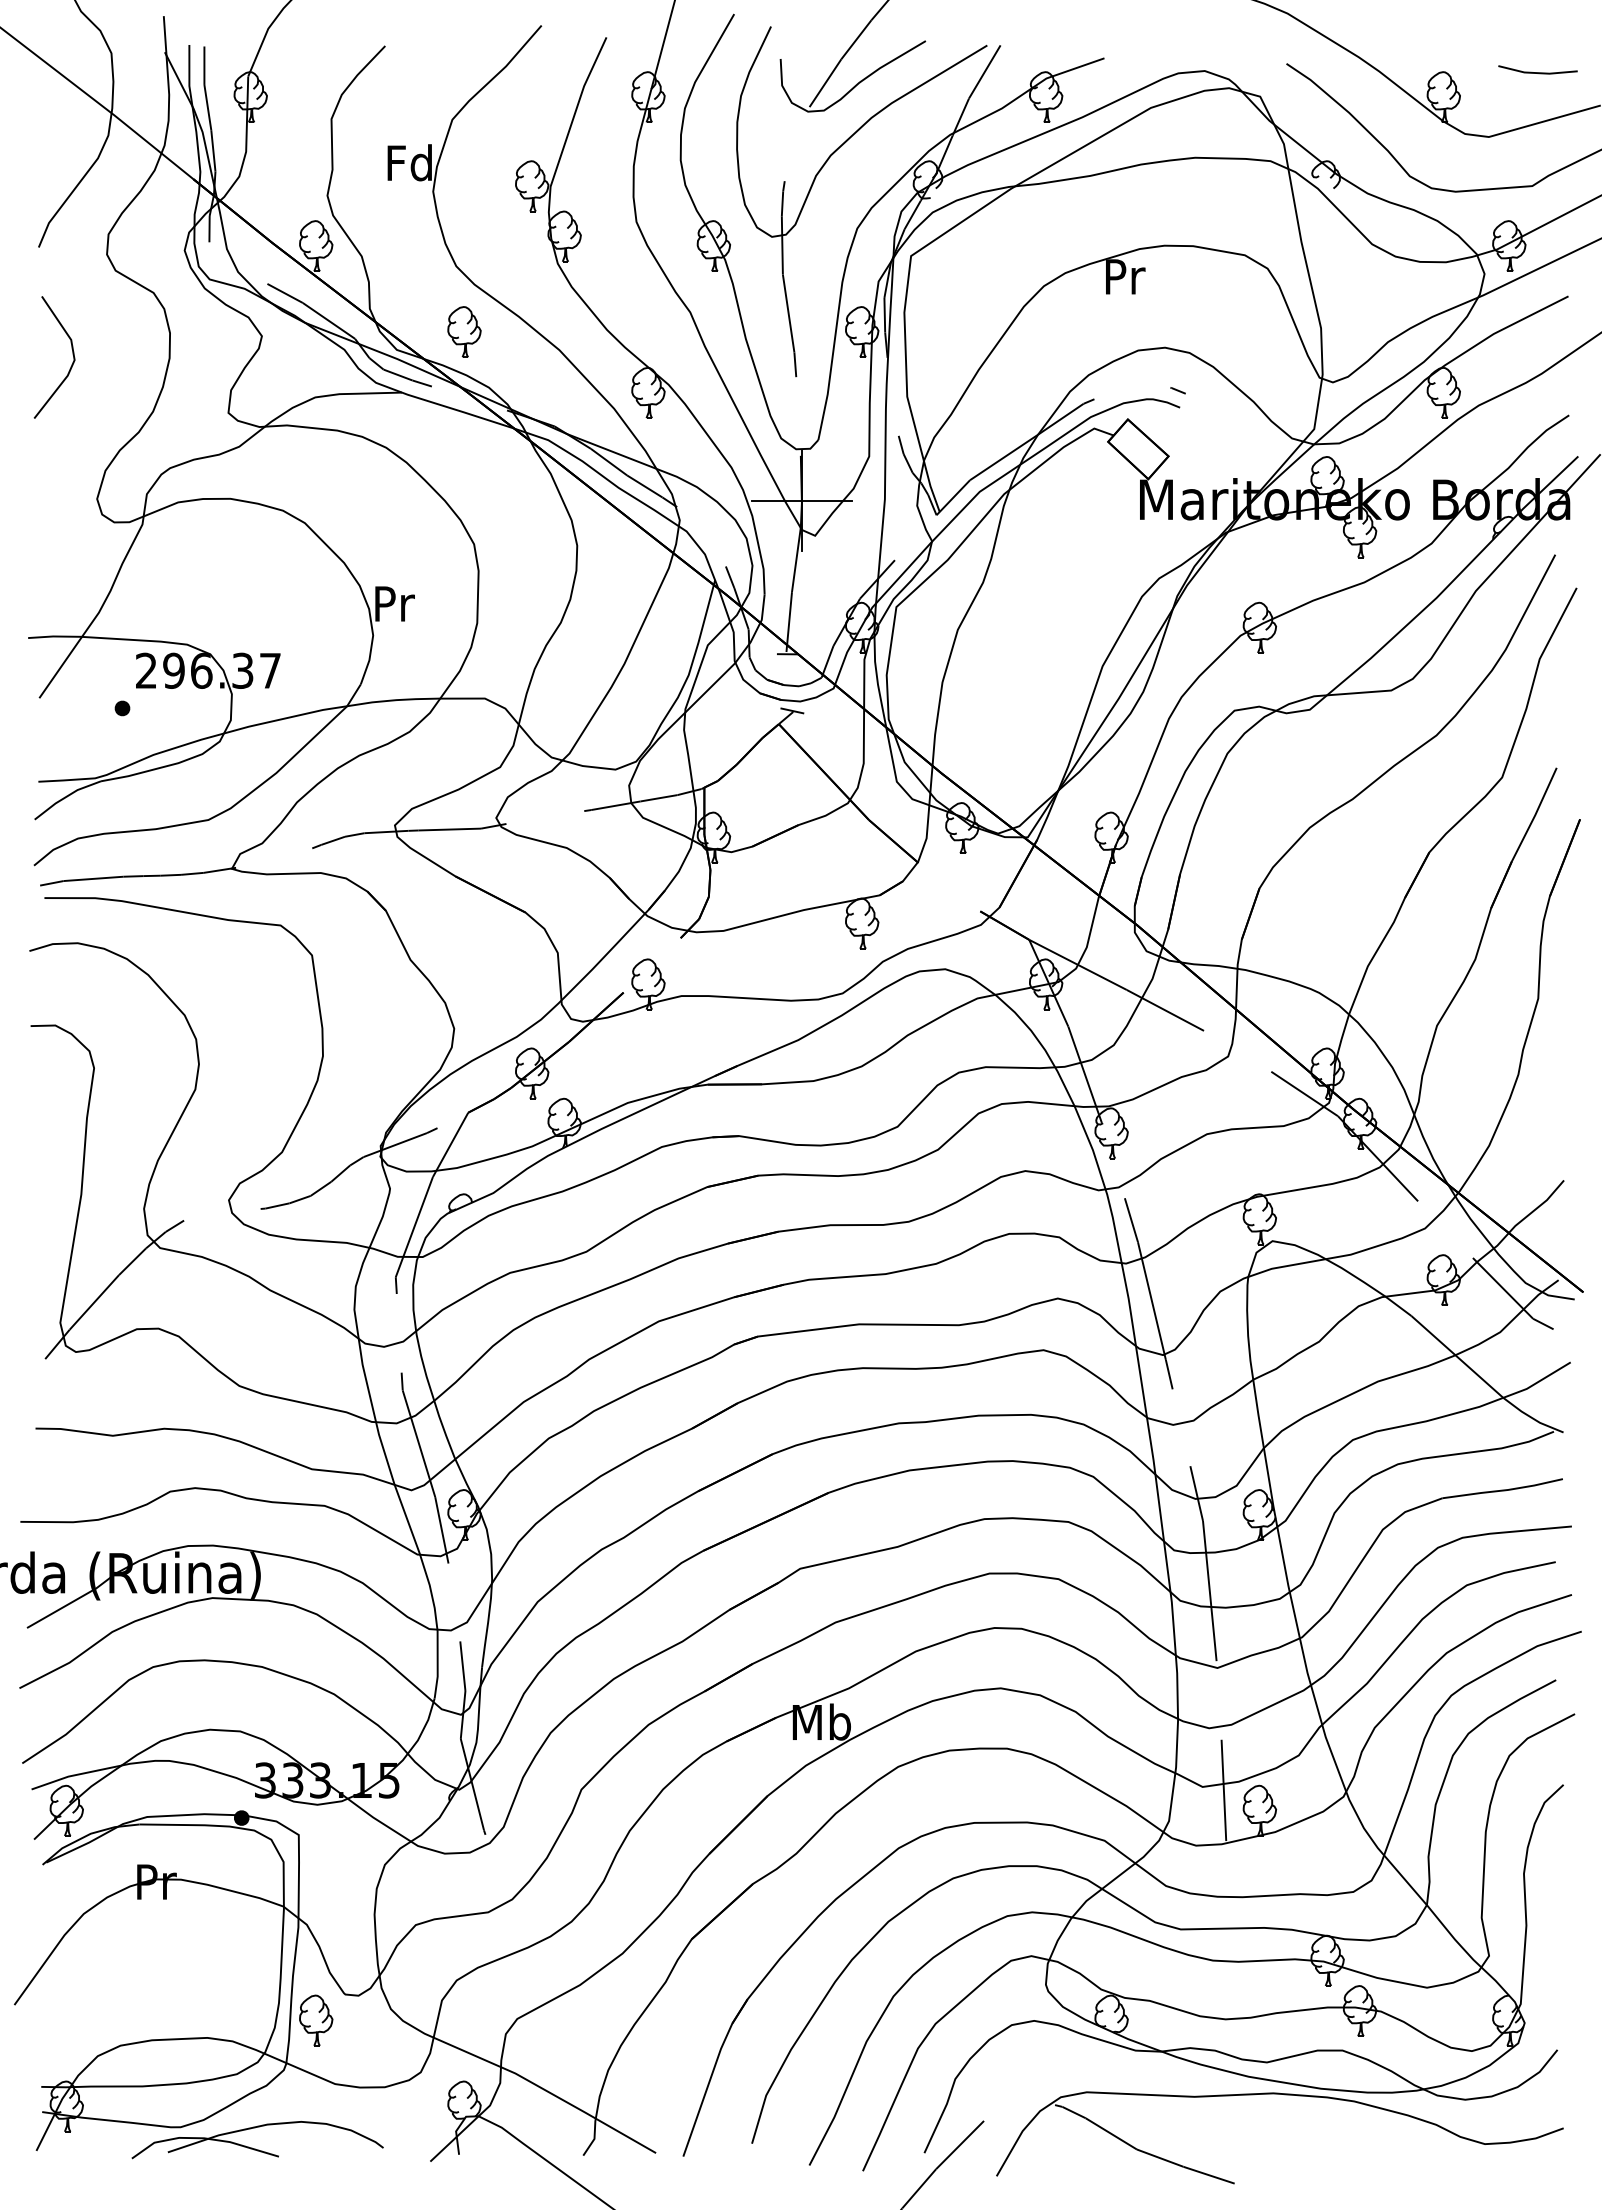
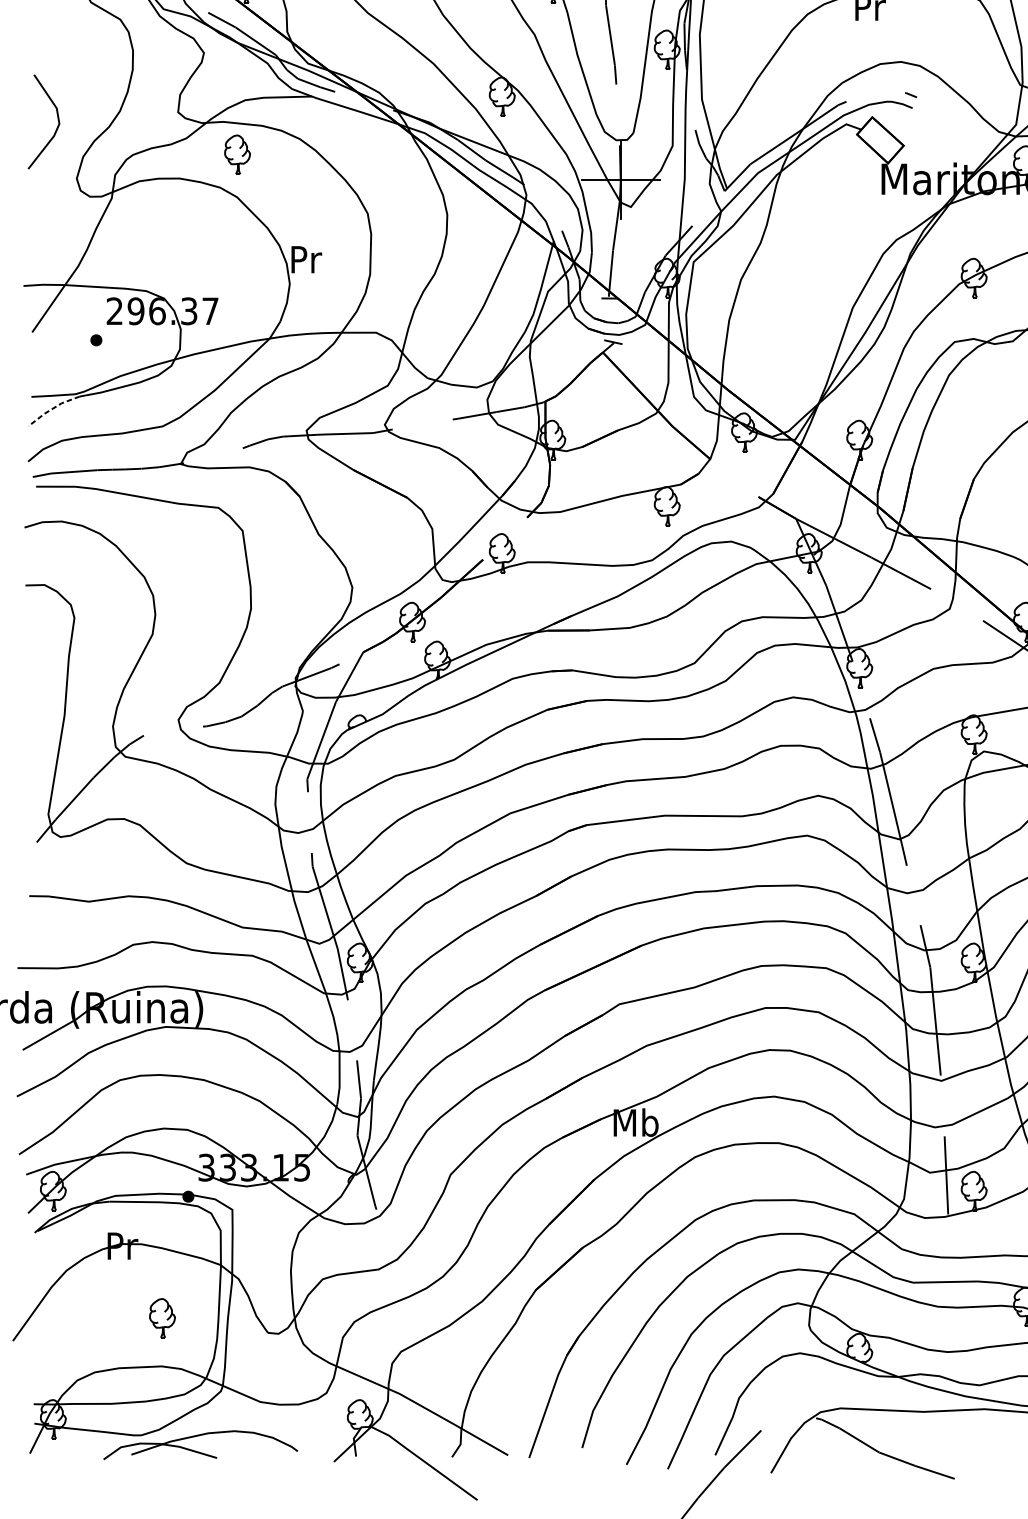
part: (464, 331) -> (237, 154), moved
line: (72, 354) -> (57, 119), moved
line: (65, 797) -> (52, 409), solid -> dashed
part: (316, 2020) -> (162, 1318), moved

